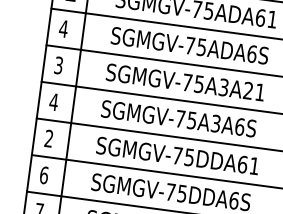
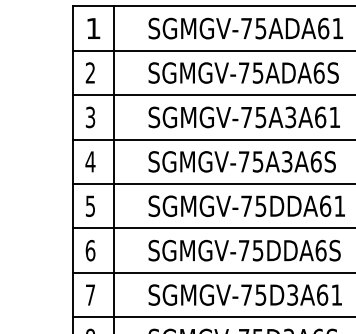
text: (63, 28) -> (90, 72), 4 -> 2
text: (248, 90) -> (320, 117), SGMGV-75A3A21 -> SGMGV-75A3A61
text: (49, 138) -> (90, 206), 2 -> 5

